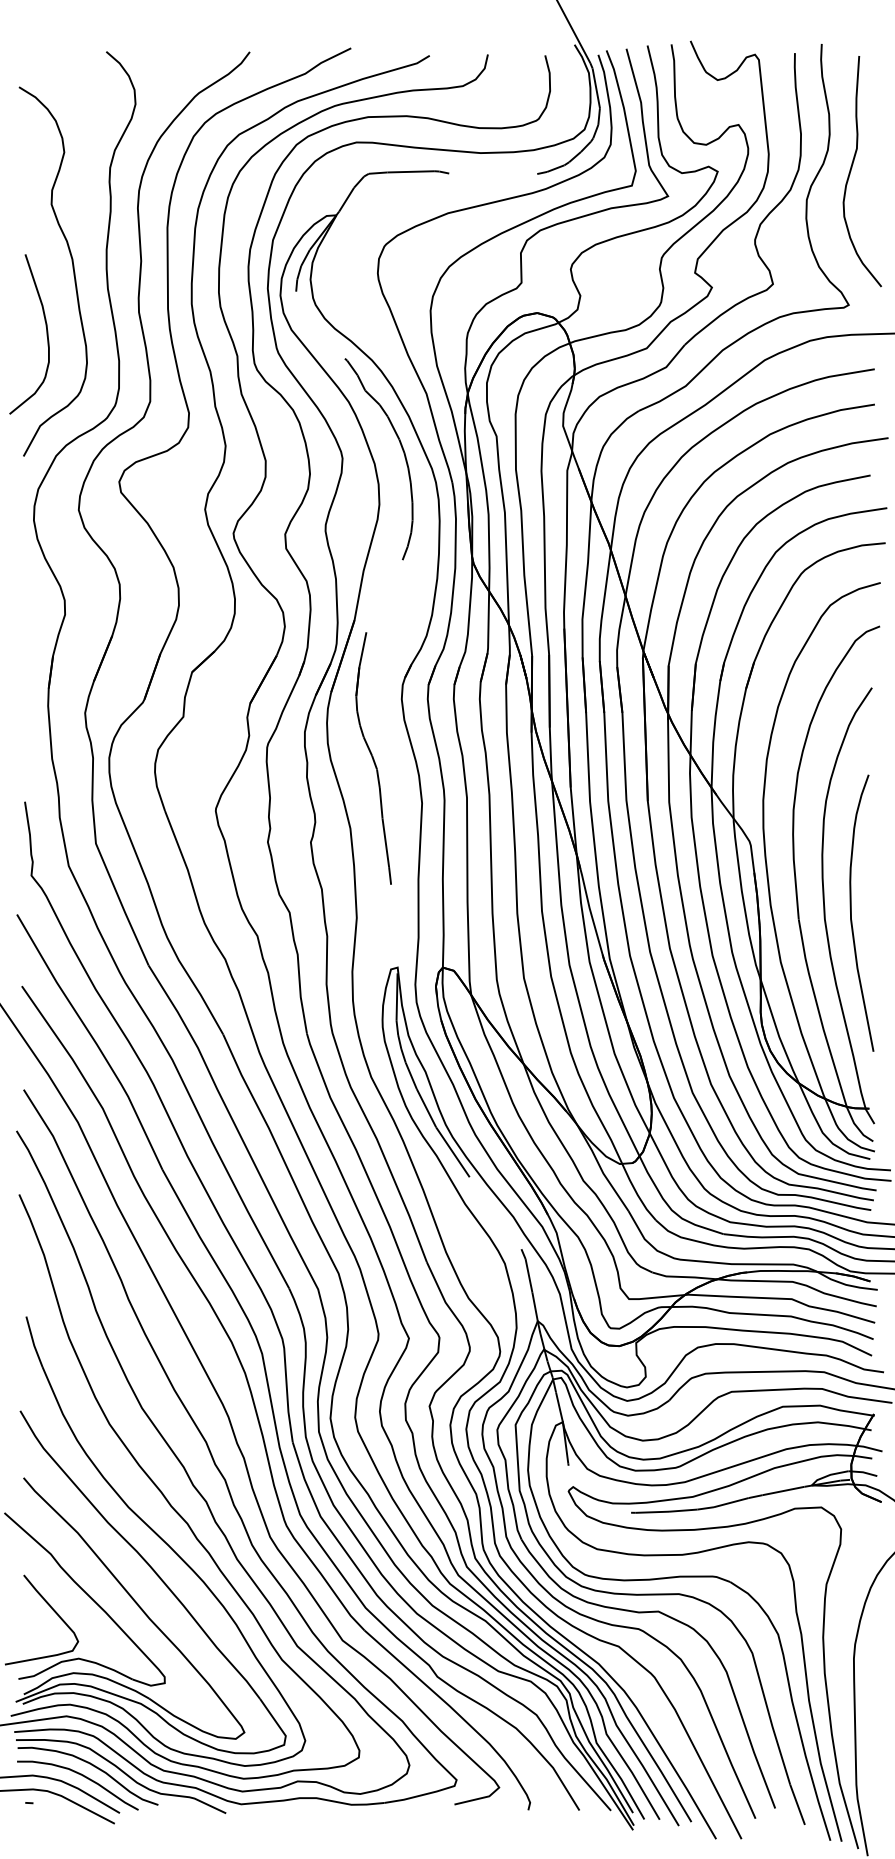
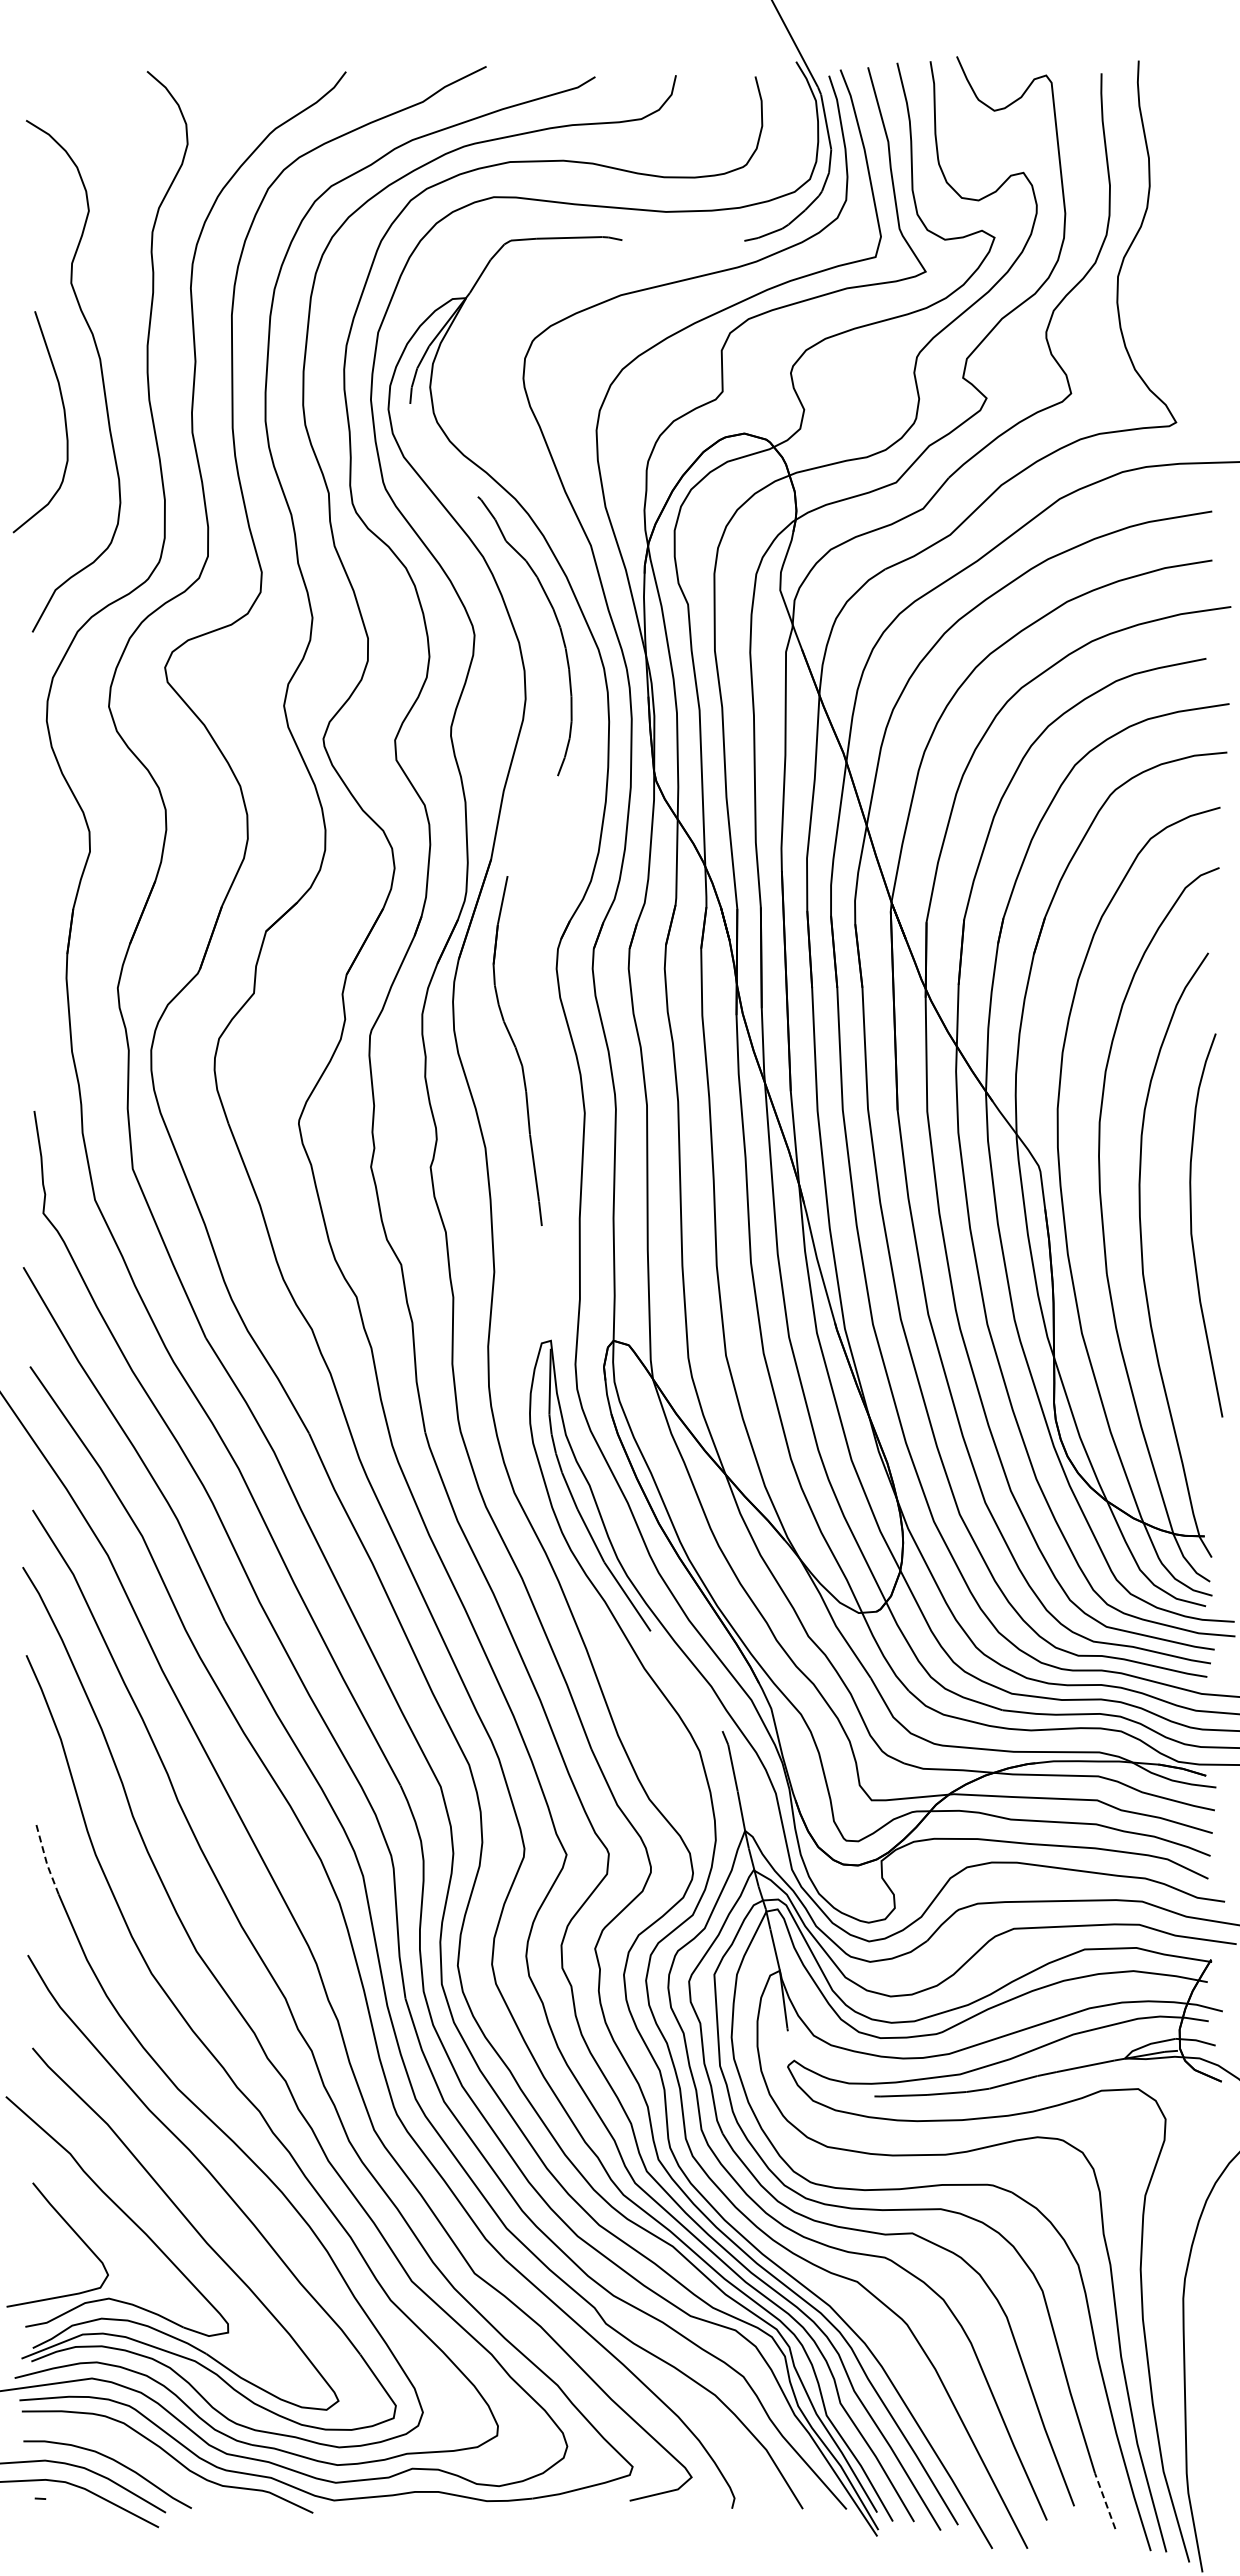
curve: (851, 168) -> (1180, 233), removed
curve: (46, 334) -> (64, 422), moved
curve: (851, 913) -> (1192, 1226), moved
line: (32, 1342) -> (45, 1860), solid -> dashed
curve: (95, 1767) -> (131, 2449), removed
line: (797, 1805) -> (1105, 2501), solid -> dashed

